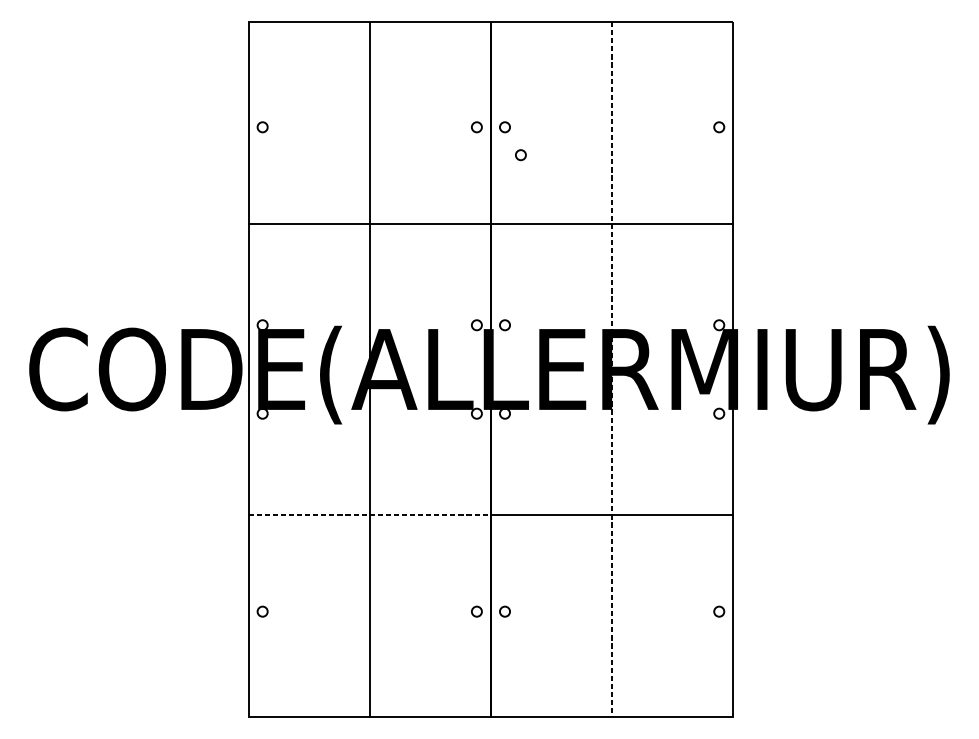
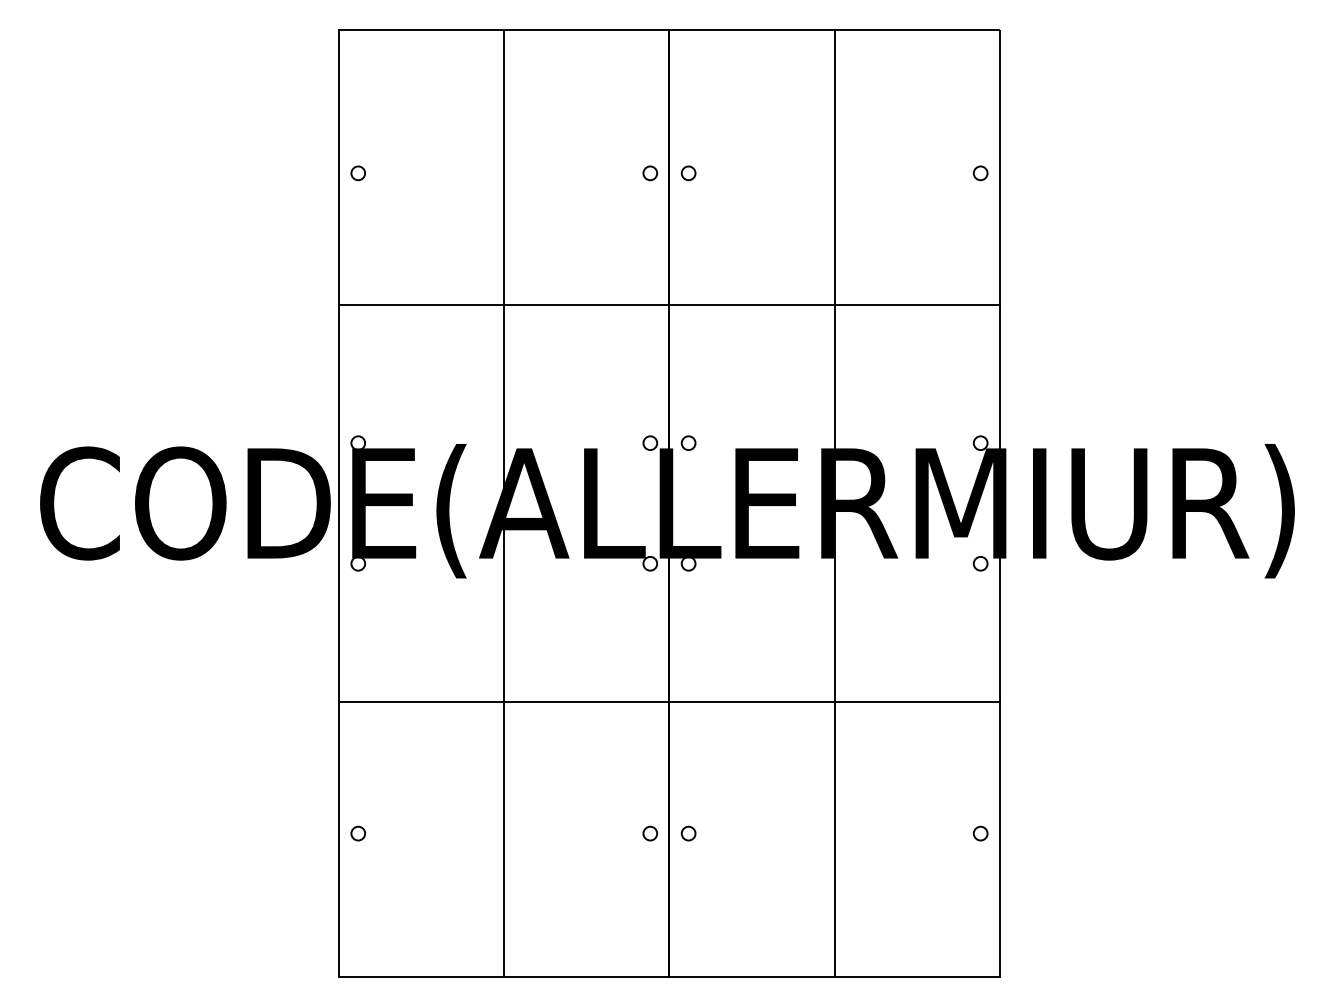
circle: (521, 155) -> (710, 211), removed
line: (612, 369) -> (834, 503), dashed -> solid
line: (369, 514) -> (504, 701), dashed -> solid

